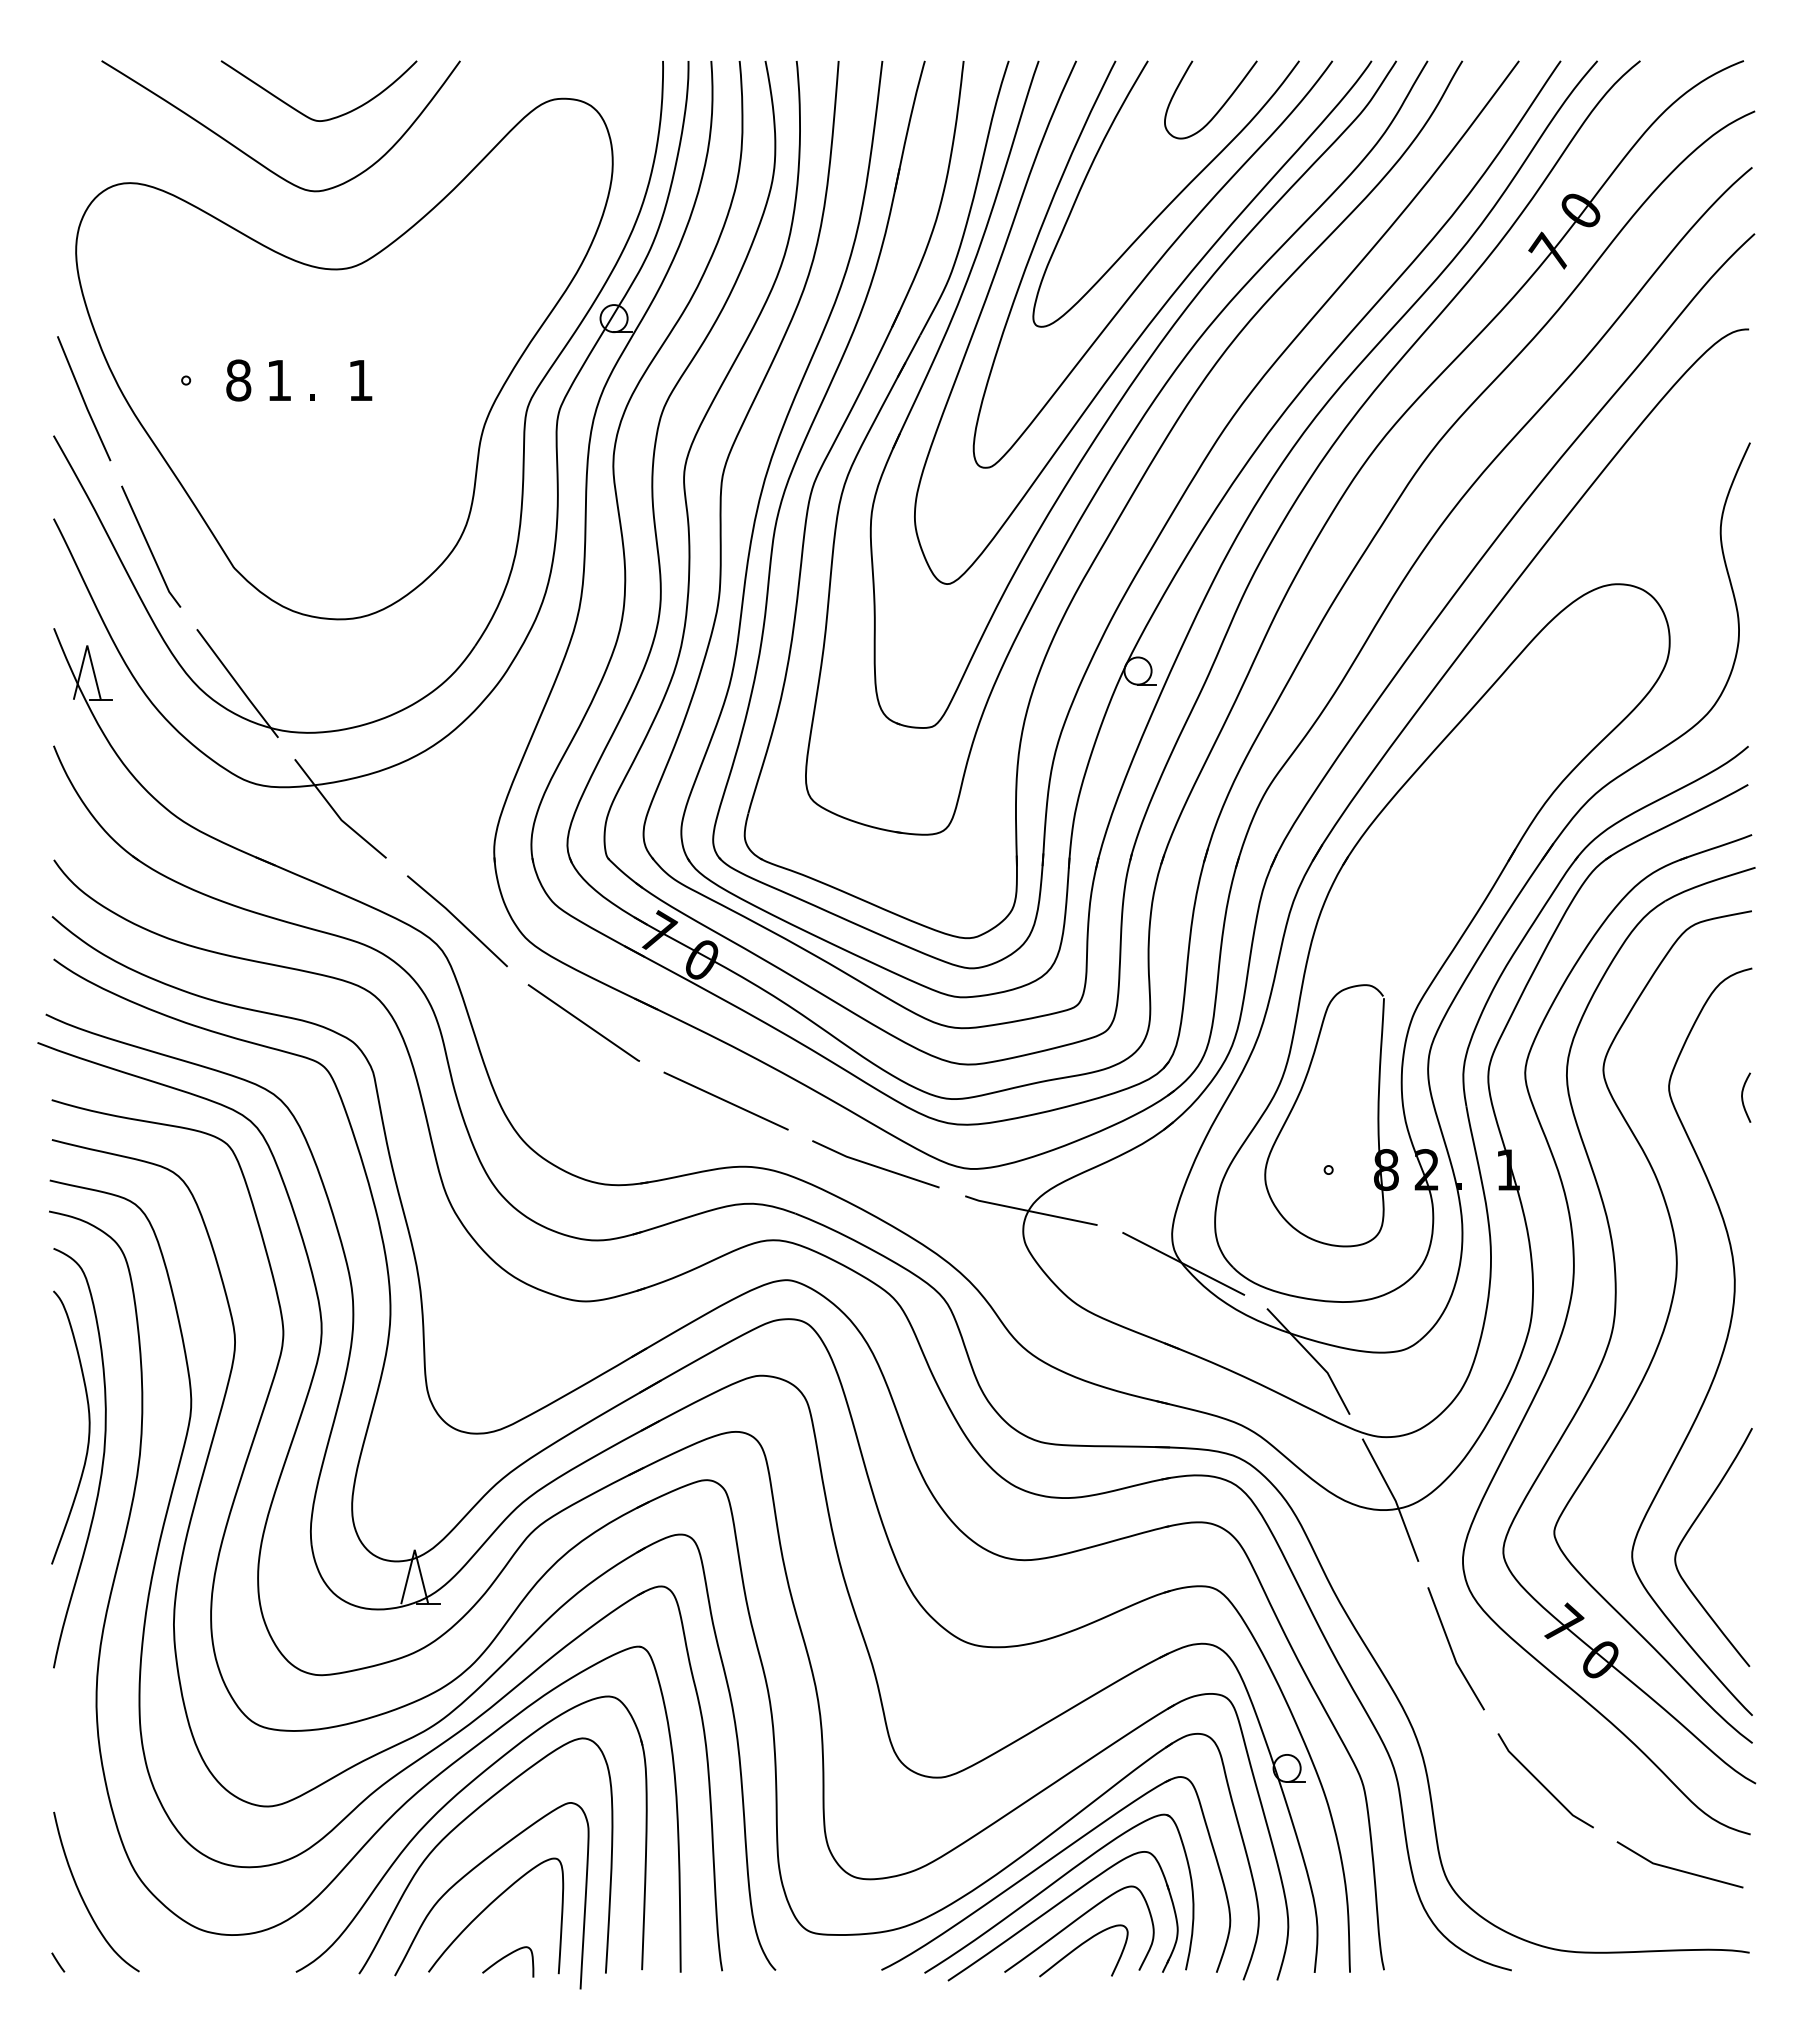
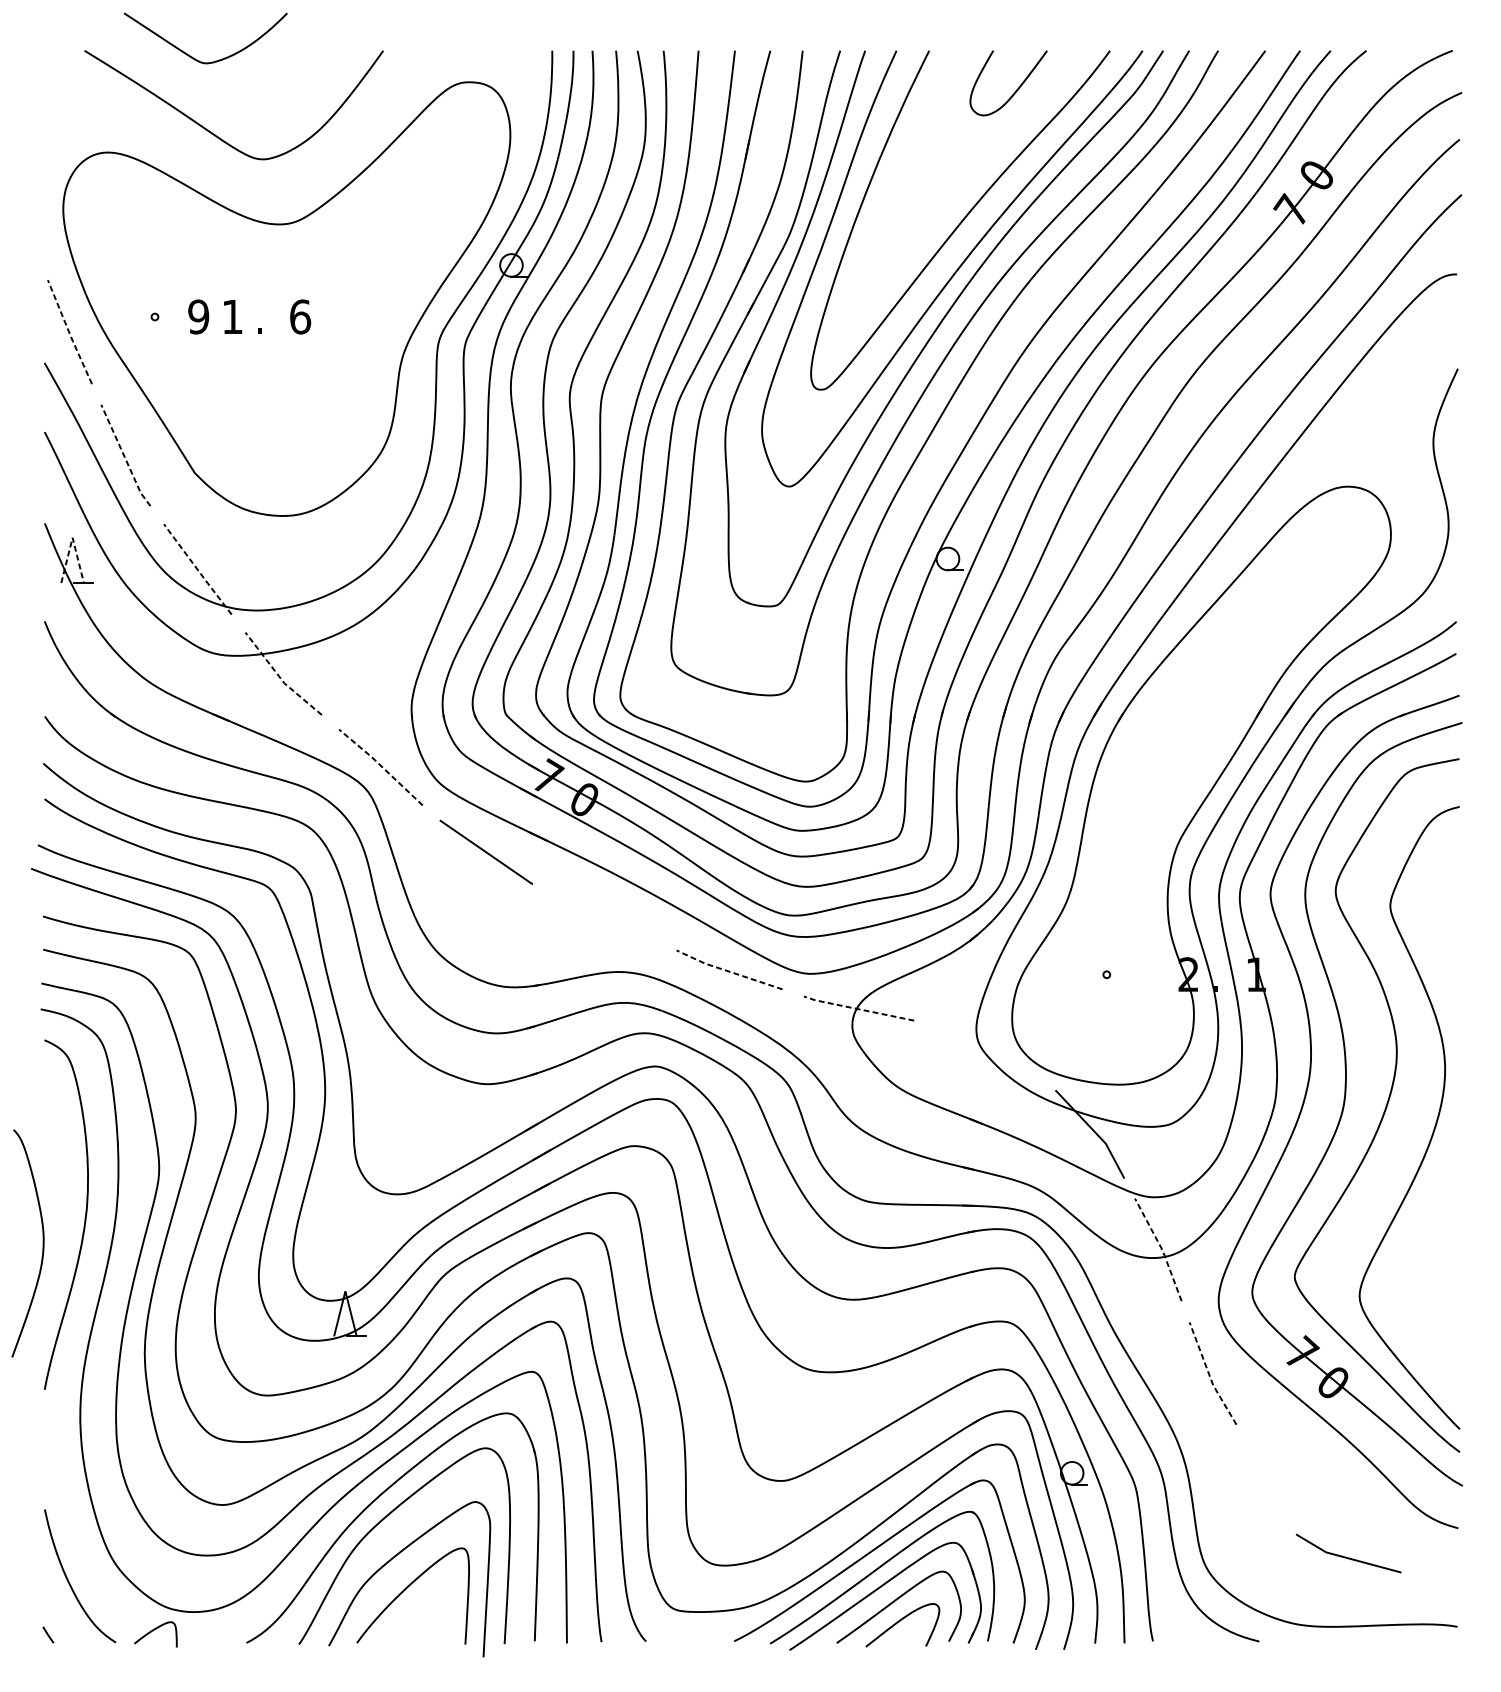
curve: (305, 114) -> (194, 57), moved
curve: (1172, 199) -> (976, 166), removed
text: (238, 380) -> (198, 316), 8 -> 9
text: (360, 380) -> (300, 316), 1 -> 6
line: (83, 399) -> (69, 332), solid -> dashed
line: (149, 548) -> (124, 456), solid -> dashed
line: (87, 645) -> (72, 537), solid -> dashed
line: (237, 684) -> (197, 570), solid -> dashed
line: (336, 813) -> (280, 677), solid -> dashed
line: (458, 919) -> (381, 766), solid -> dashed
part: (1298, 1098) -> (1081, 915), removed
curve: (1743, 1098) -> (1452, 915), removed
line: (725, 1100) -> (604, 916), removed
line: (874, 1165) -> (728, 970), solid -> dashed
line: (1030, 1211) -> (858, 1009), solid -> dashed
line: (1183, 1263) -> (985, 1052), removed
curve: (88, 1427) -> (42, 1243), moved
line: (1394, 1498) -> (1161, 1248), solid -> dashed
curve: (1689, 1531) -> (1407, 1275), removed
line: (1451, 1650) -> (1209, 1375), solid -> dashed
line: (1542, 1783) -> (1284, 1485), removed
line: (1676, 1868) -> (1345, 1556), moved
curve: (506, 1957) -> (154, 1630), moved

